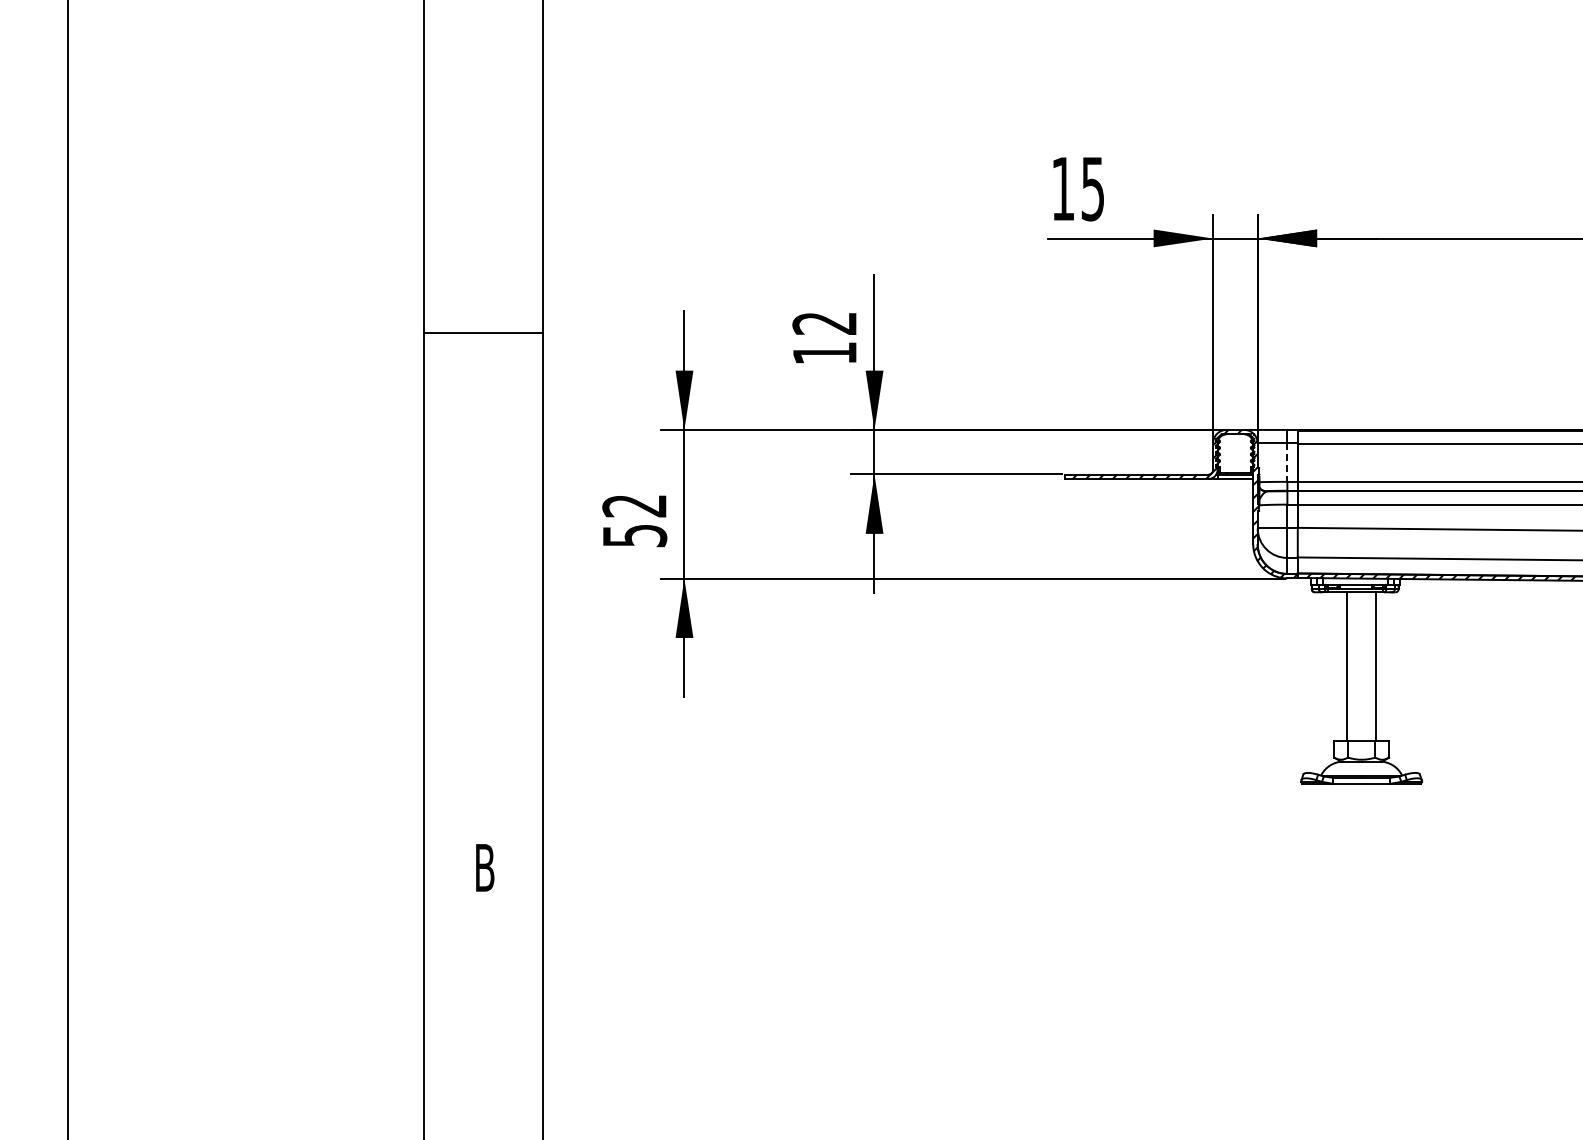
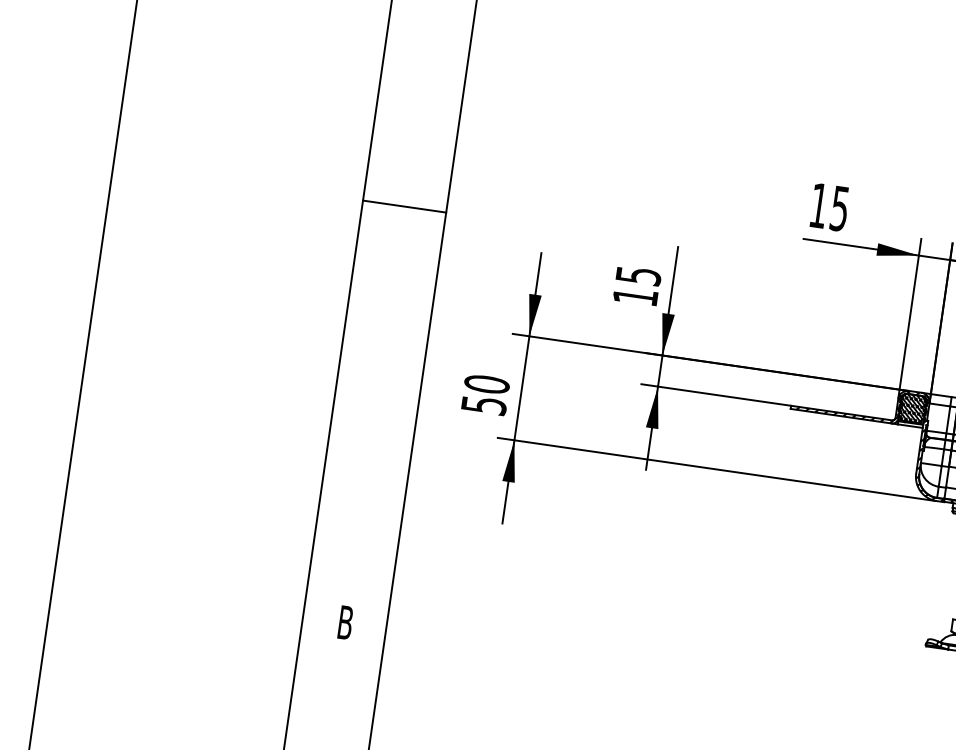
text: (824, 323) -> (638, 275), 12 -> 15
line: (483, 332) -> (404, 206), moved
hatch: (1234, 453) -> (912, 408), added
line: (1287, 463) -> (948, 420), dashed -> solid
text: (634, 505) -> (486, 384), 52 -> 50

